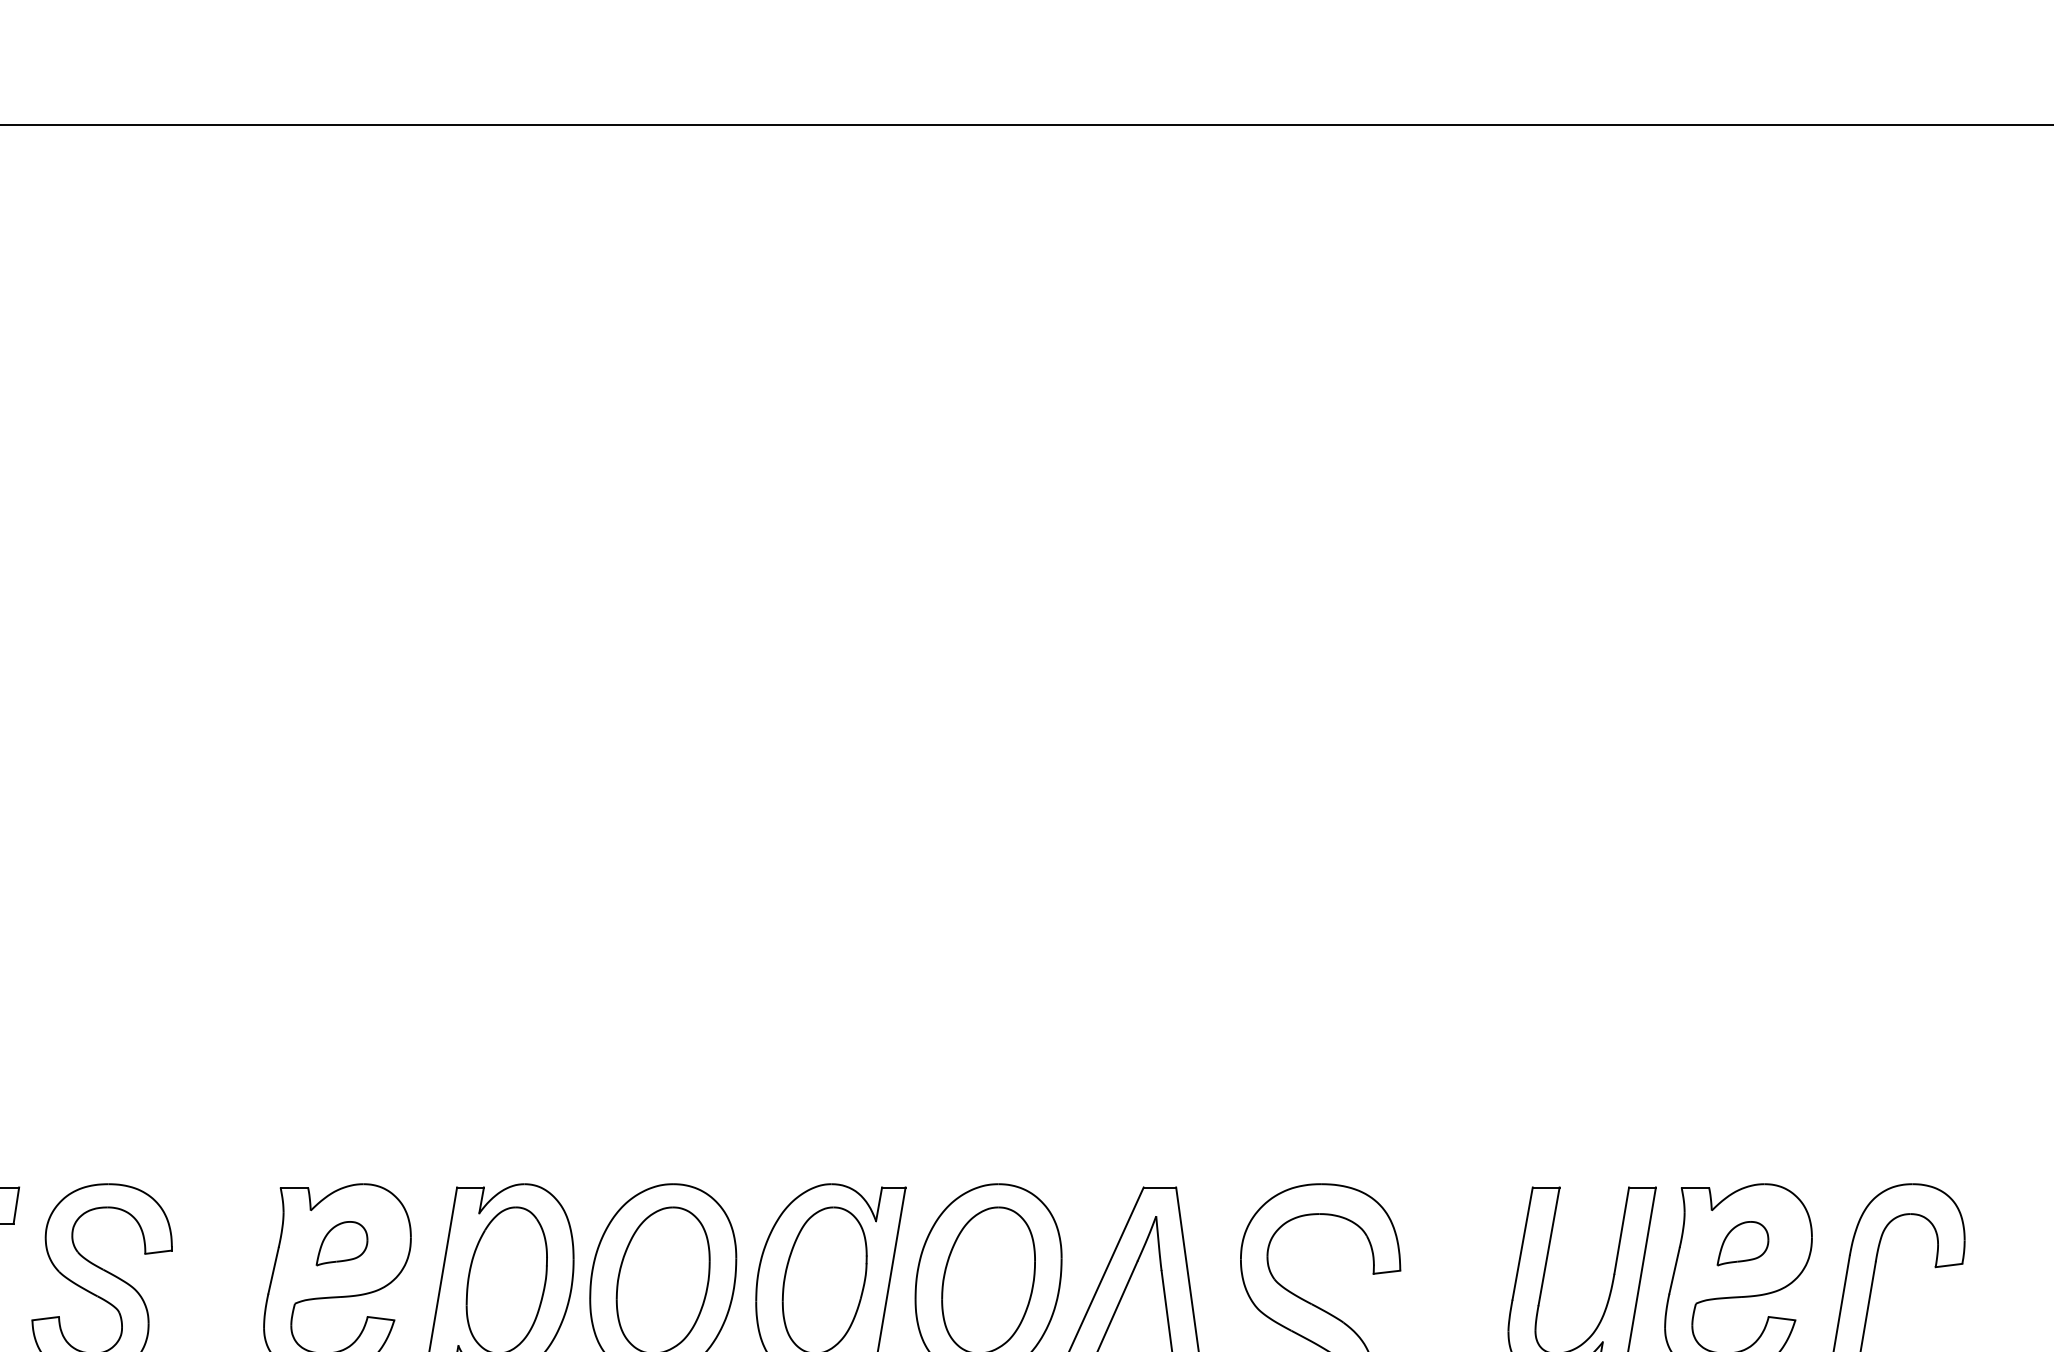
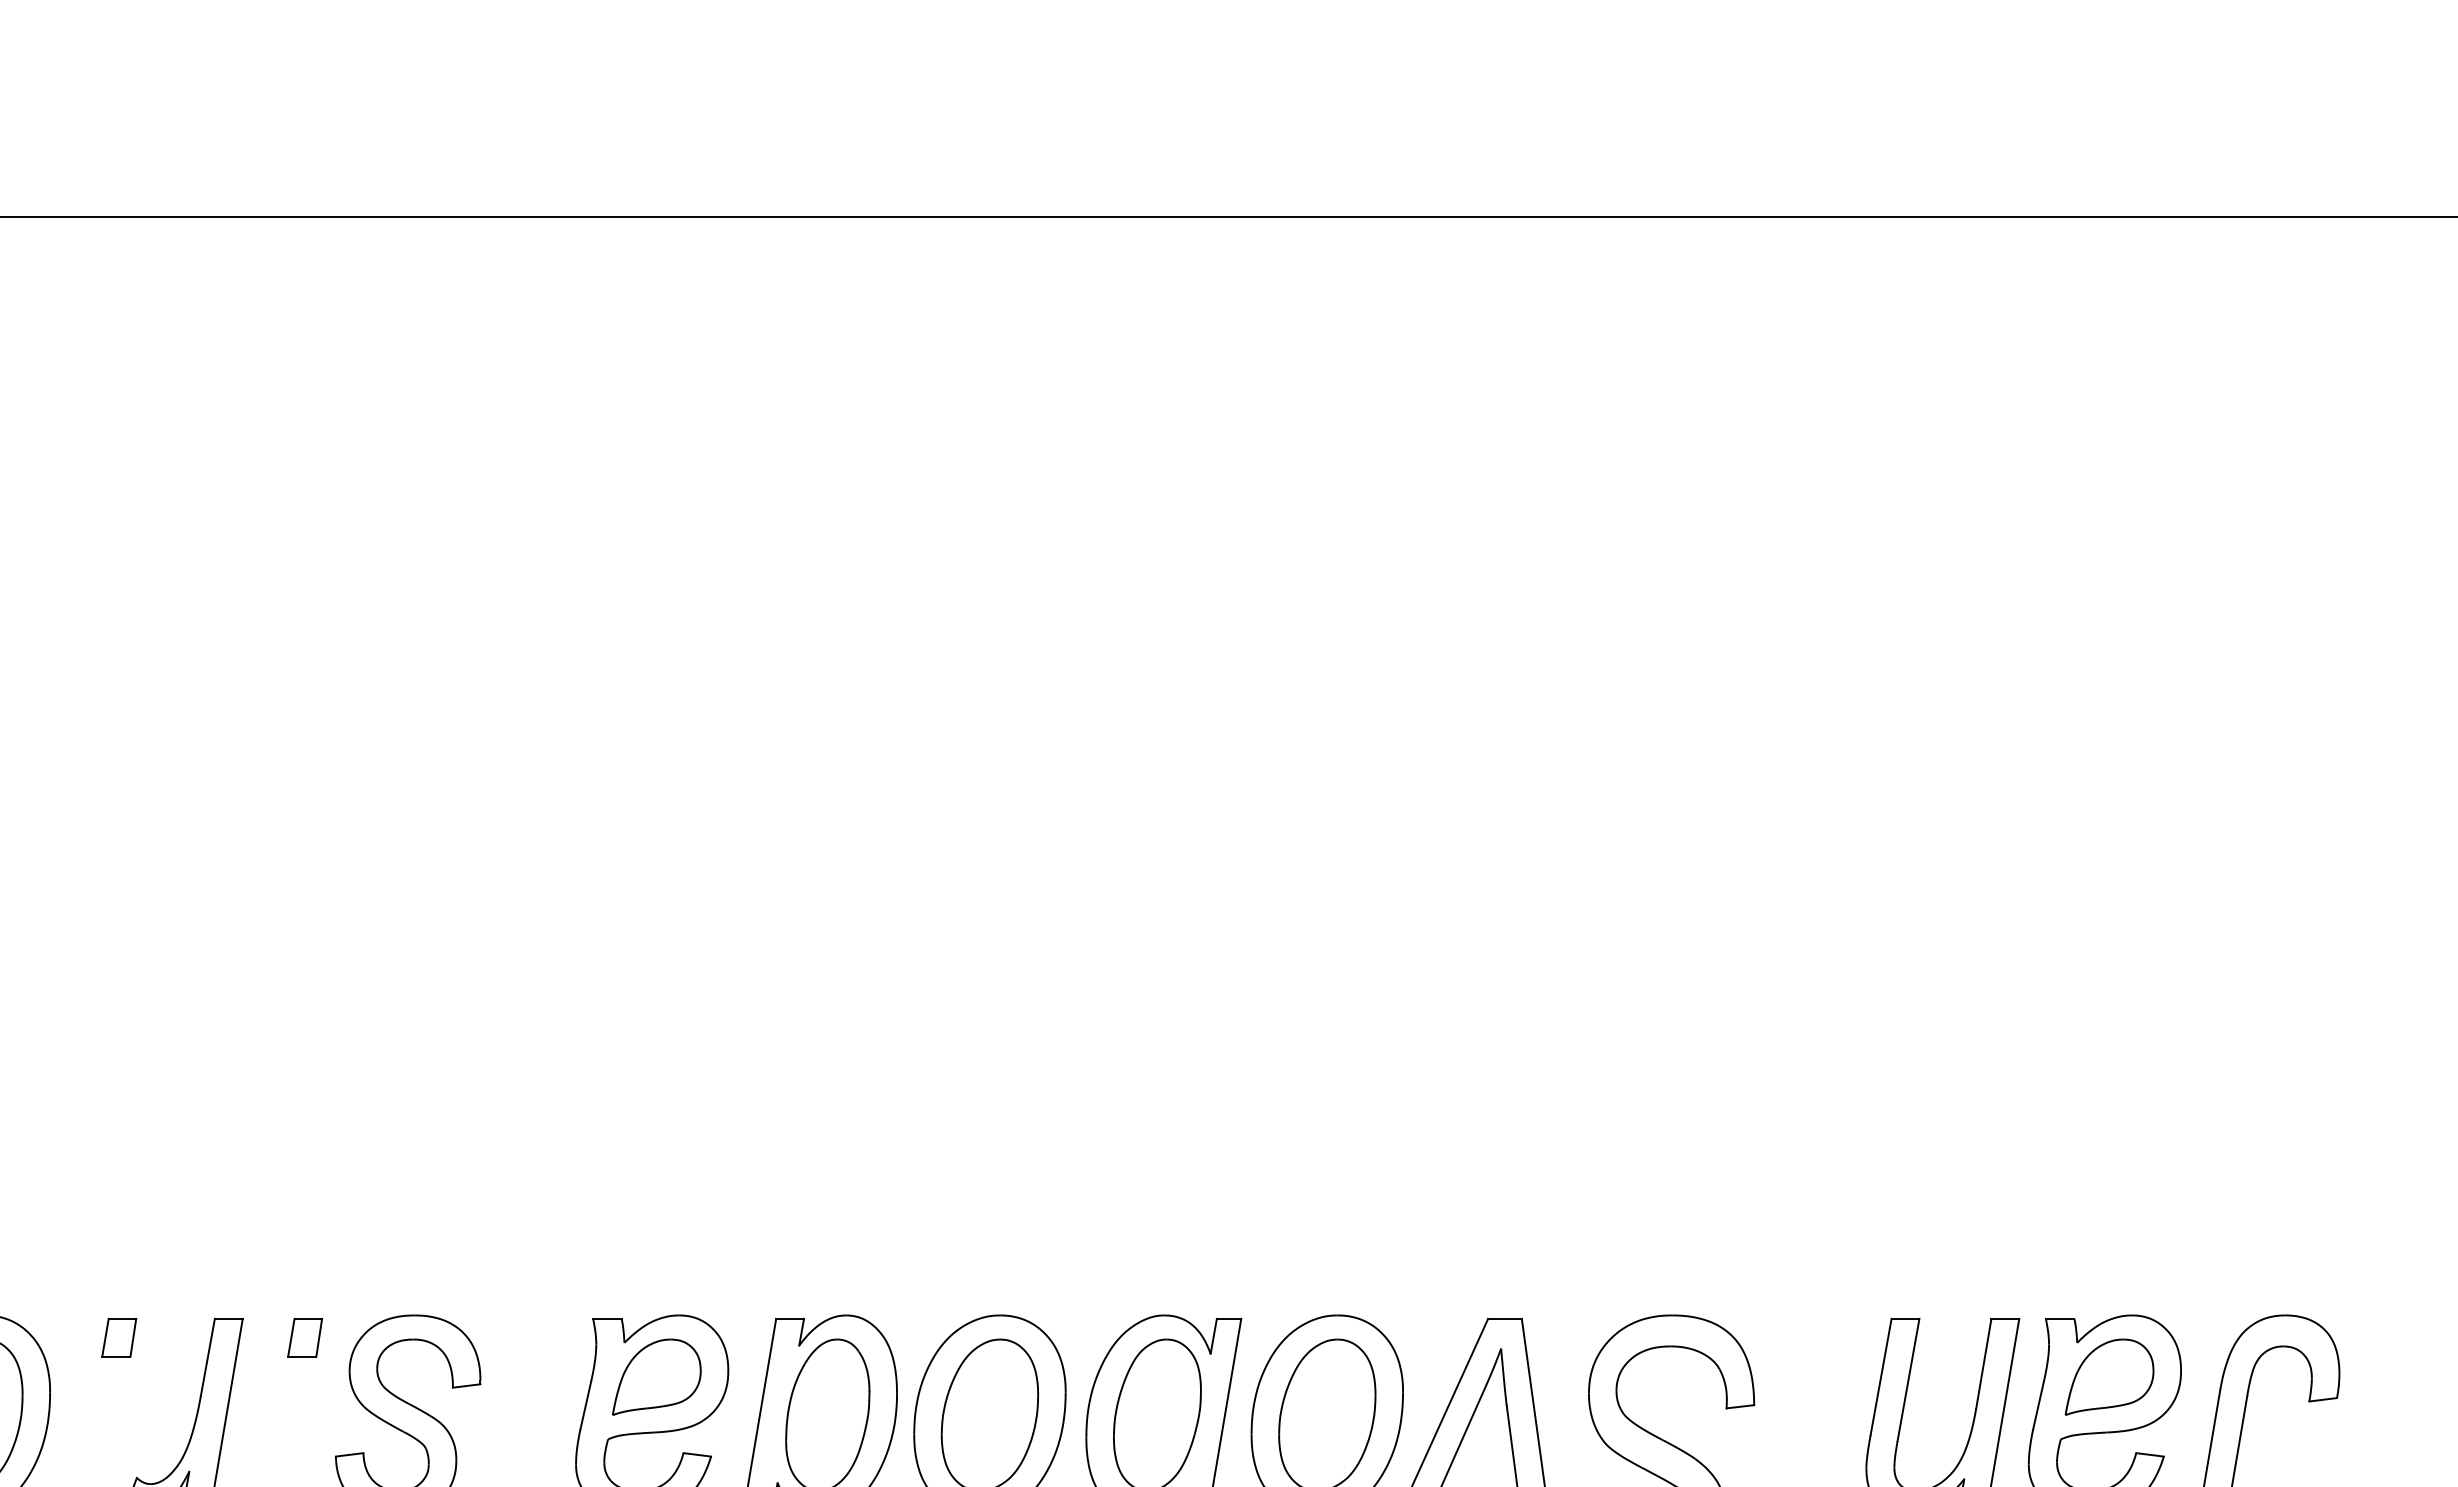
part: (341, 1243) -> (656, 1376), size x1.67
part: (1742, 1243) -> (2109, 1376), size x1.67

